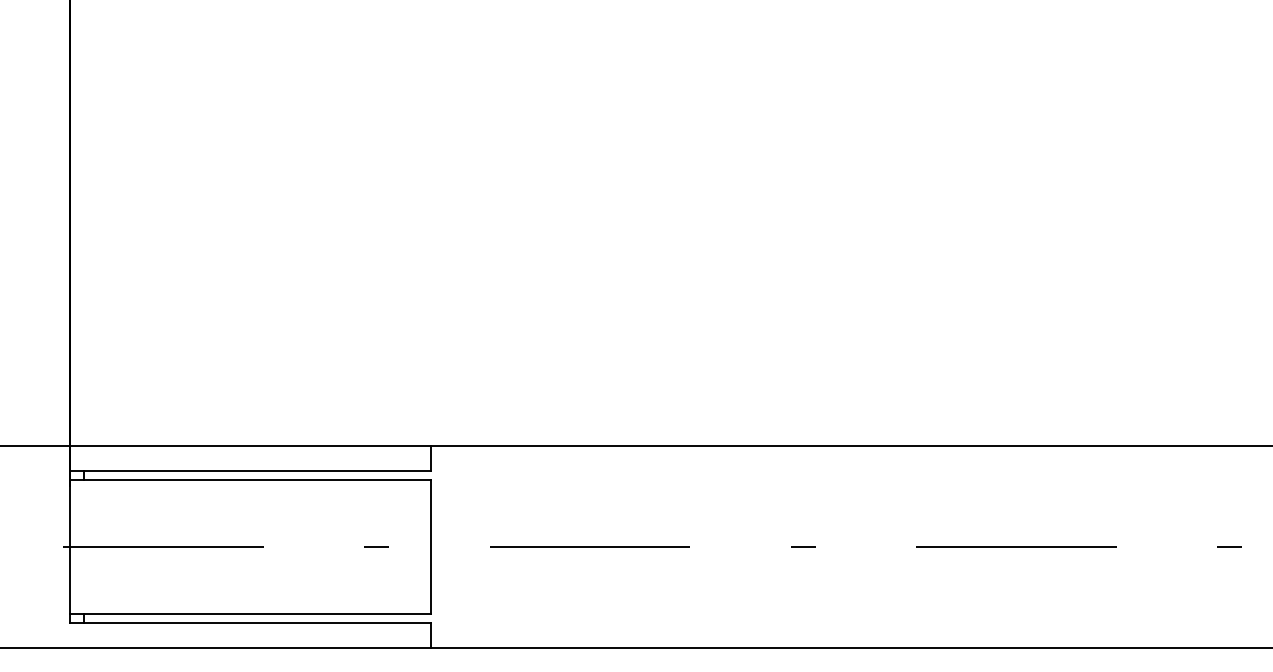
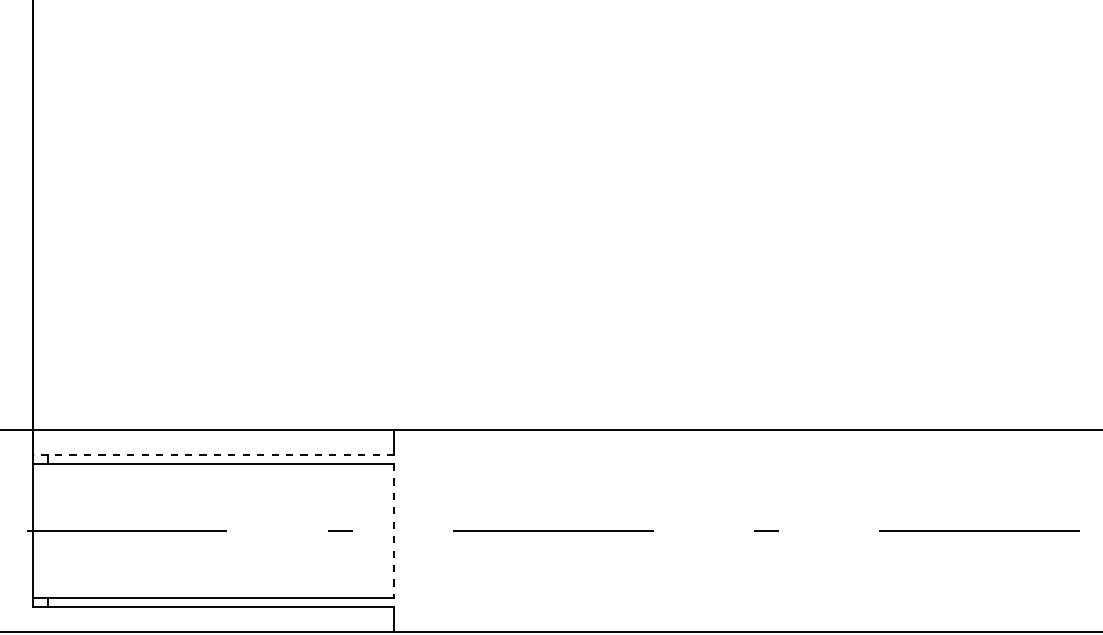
line: (249, 471) -> (212, 455), solid -> dashed
line: (430, 546) -> (393, 530), solid -> dashed

